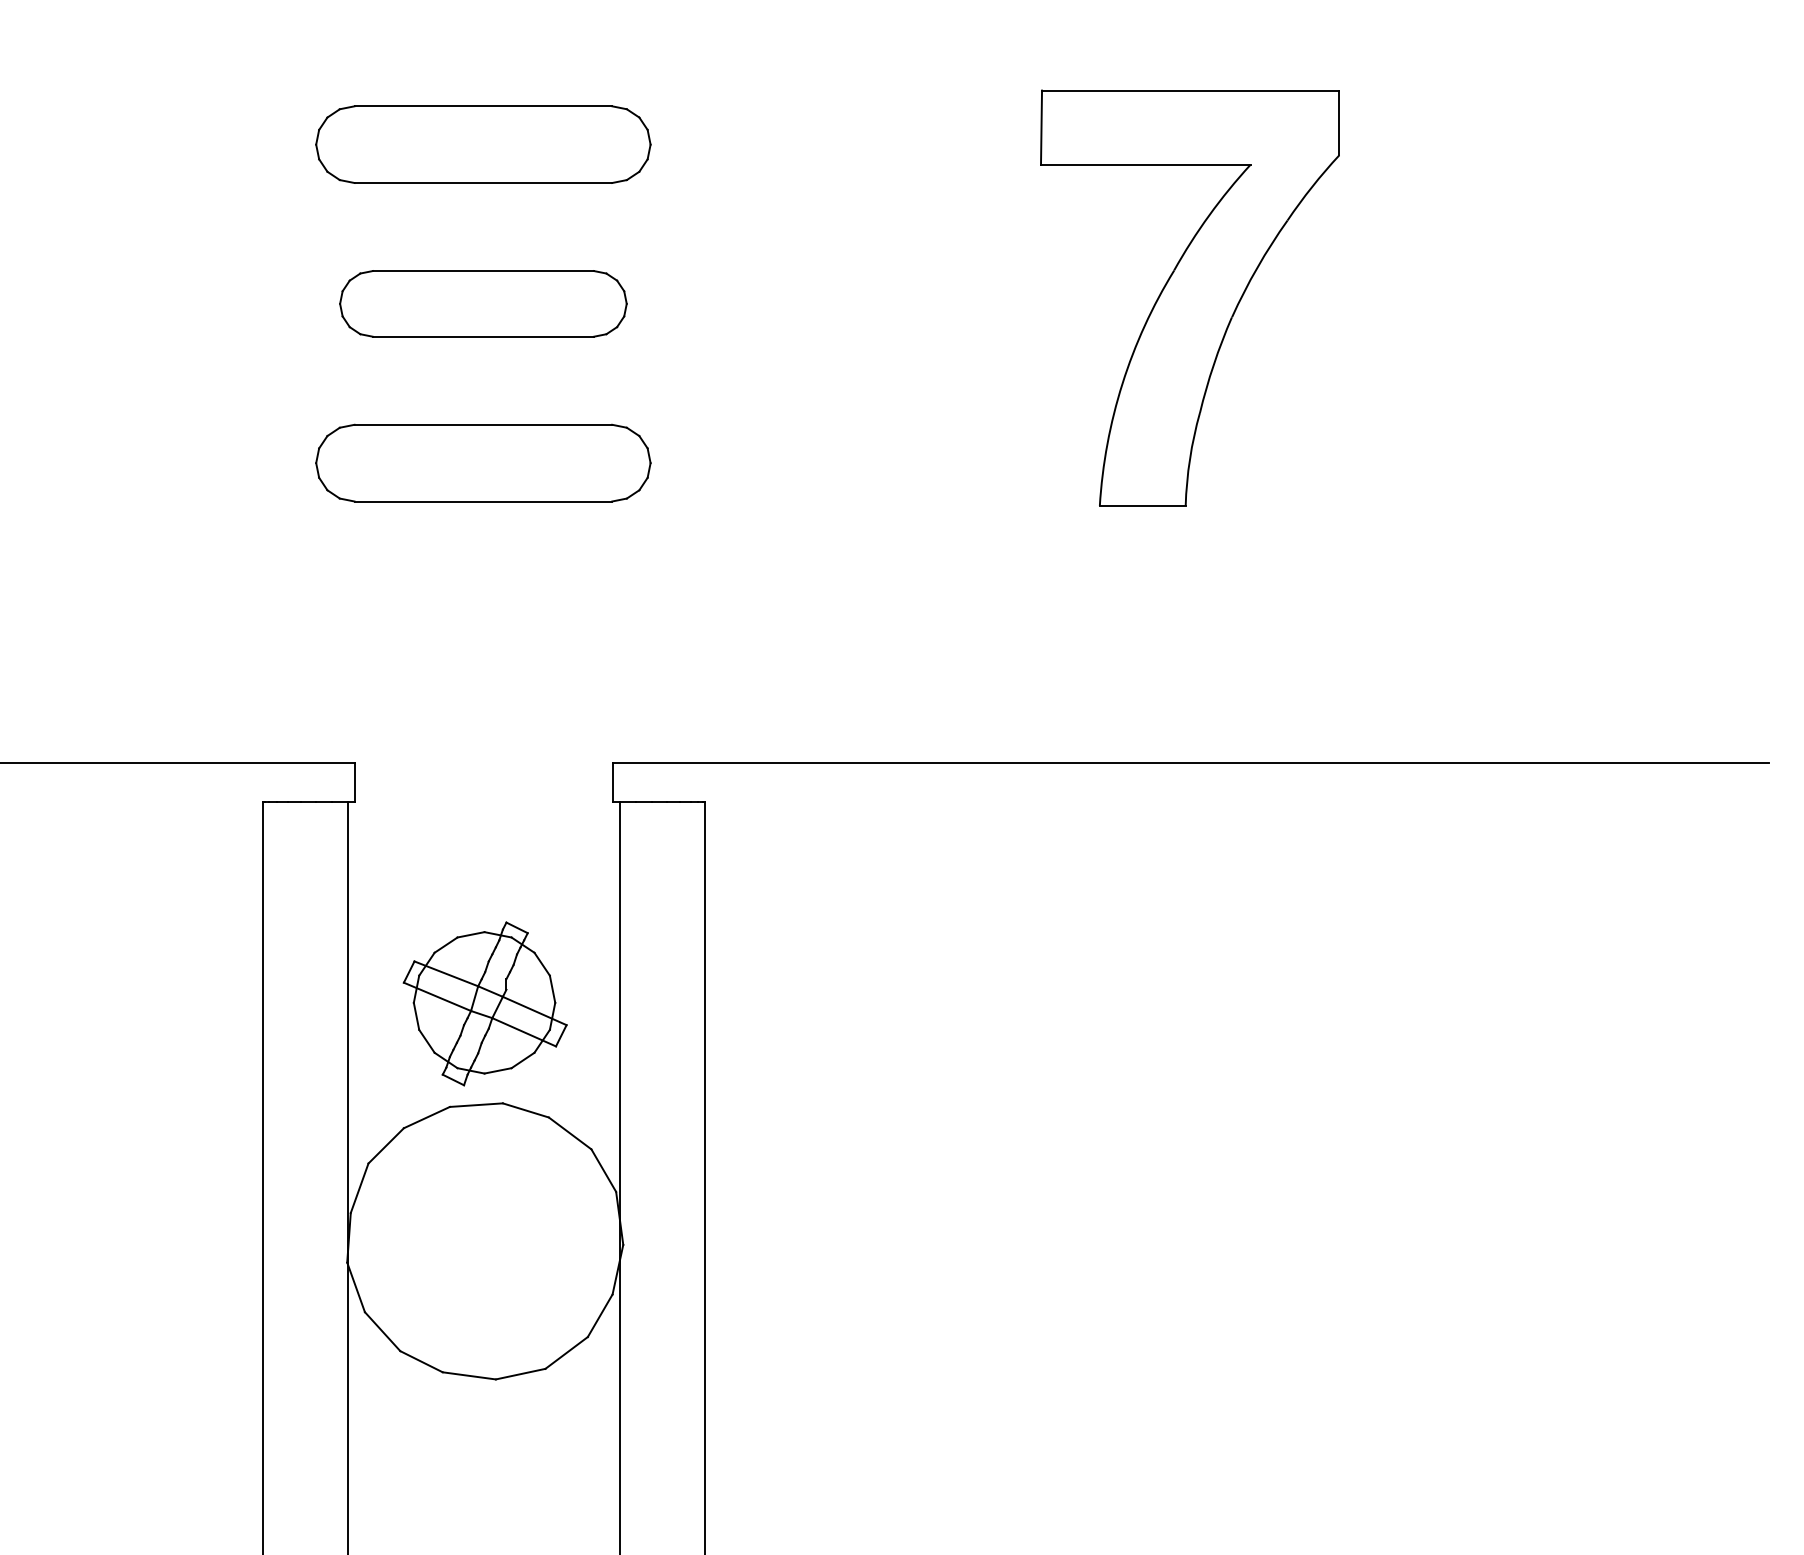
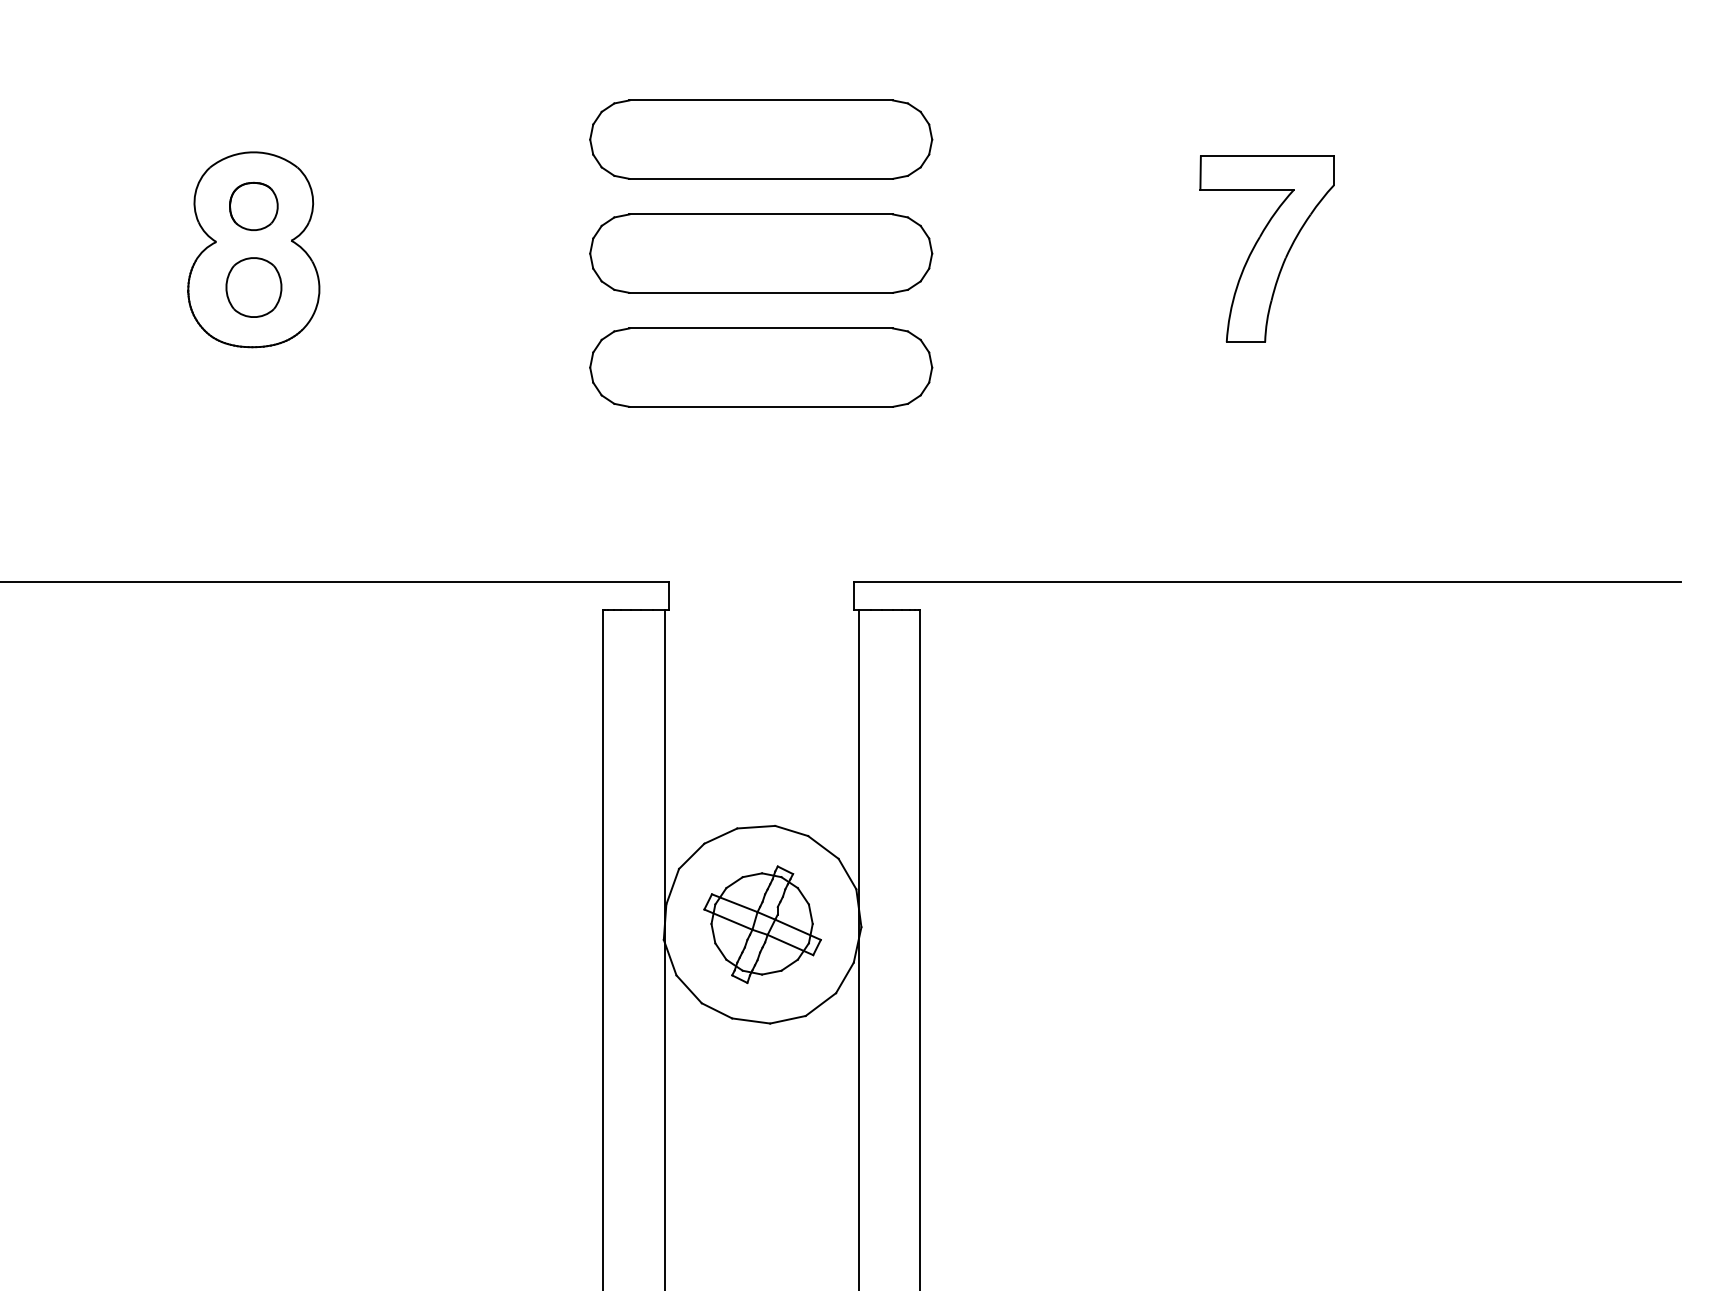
part: (483, 144) -> (761, 139), size x1.43
part: (1189, 296) -> (1266, 248), size x0.62
part: (483, 303) -> (761, 253), size x1.67
part: (483, 463) -> (761, 367), size x1.43
part: (485, 1003) -> (762, 924), moved

